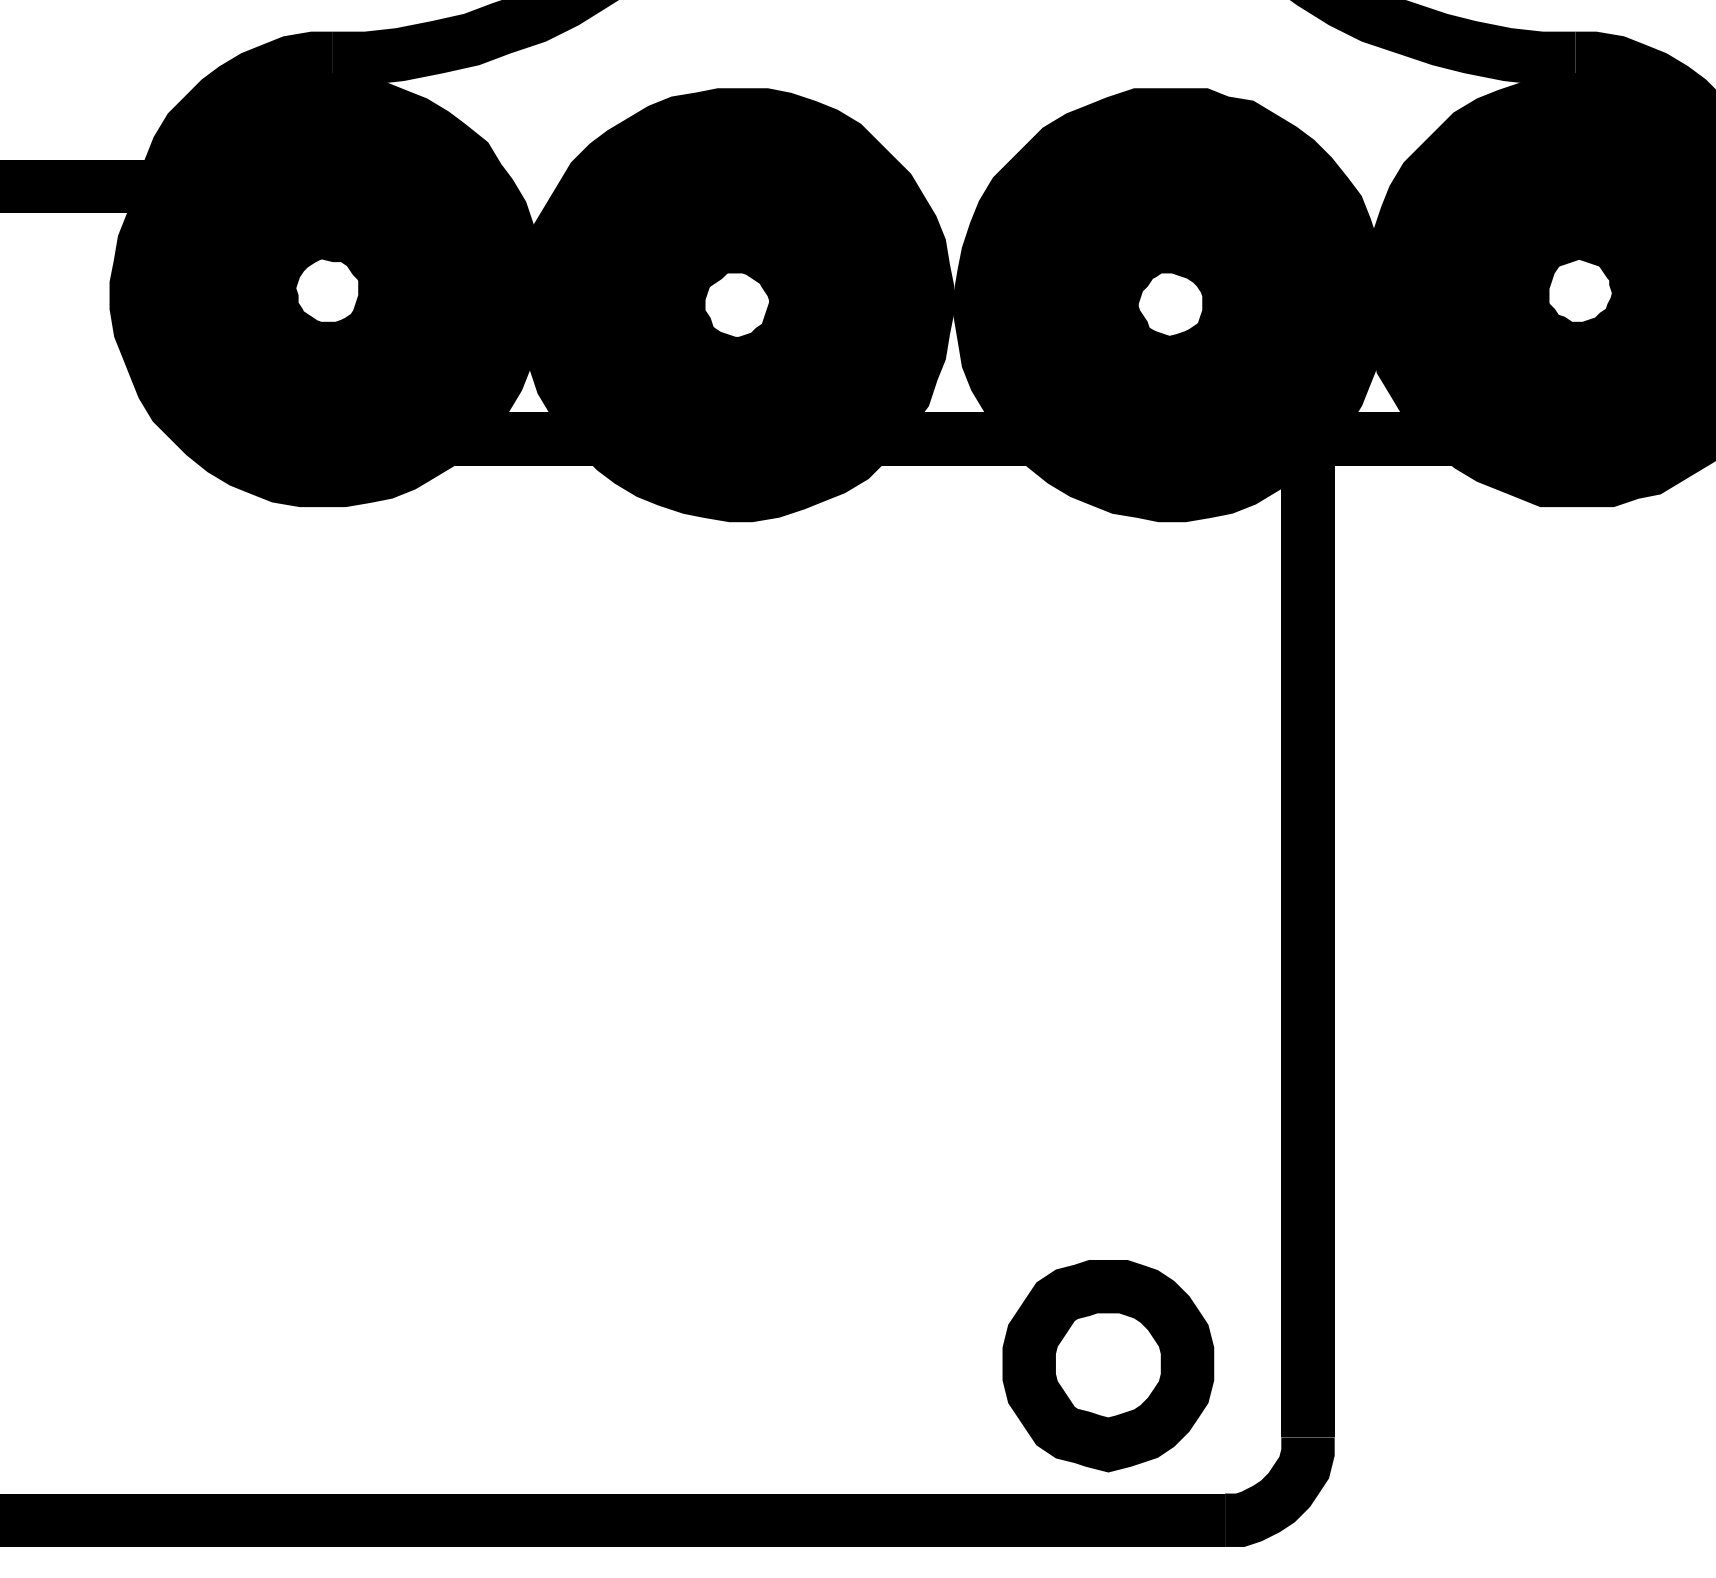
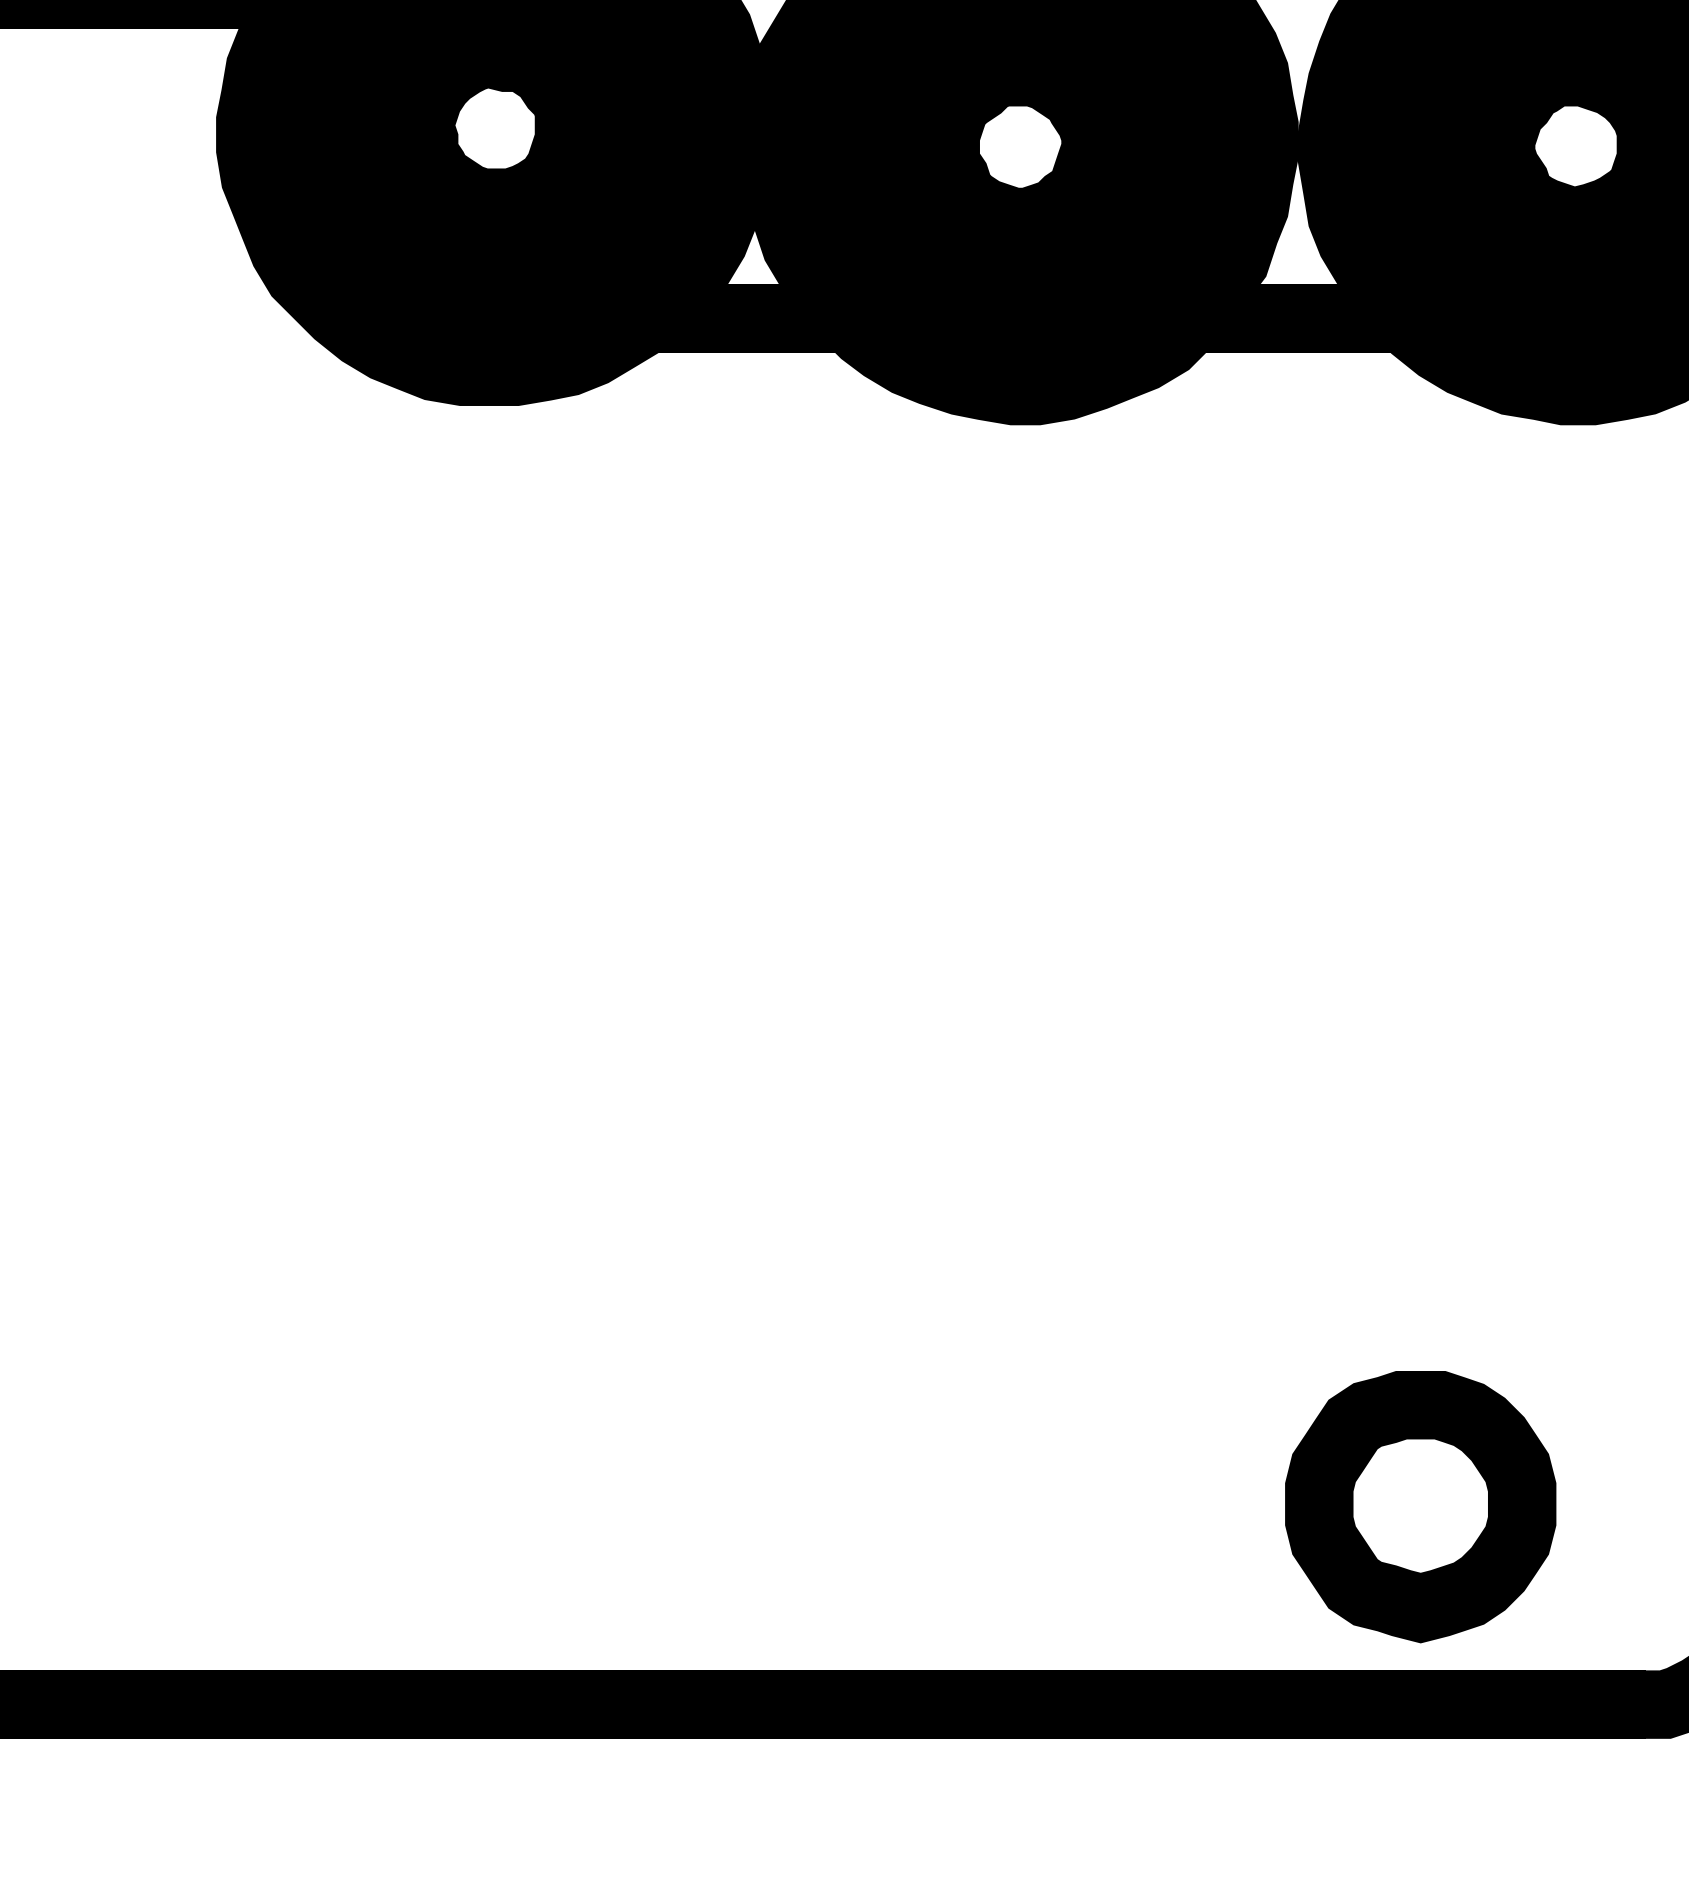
part: (1108, 1366) -> (1420, 1507), moved

